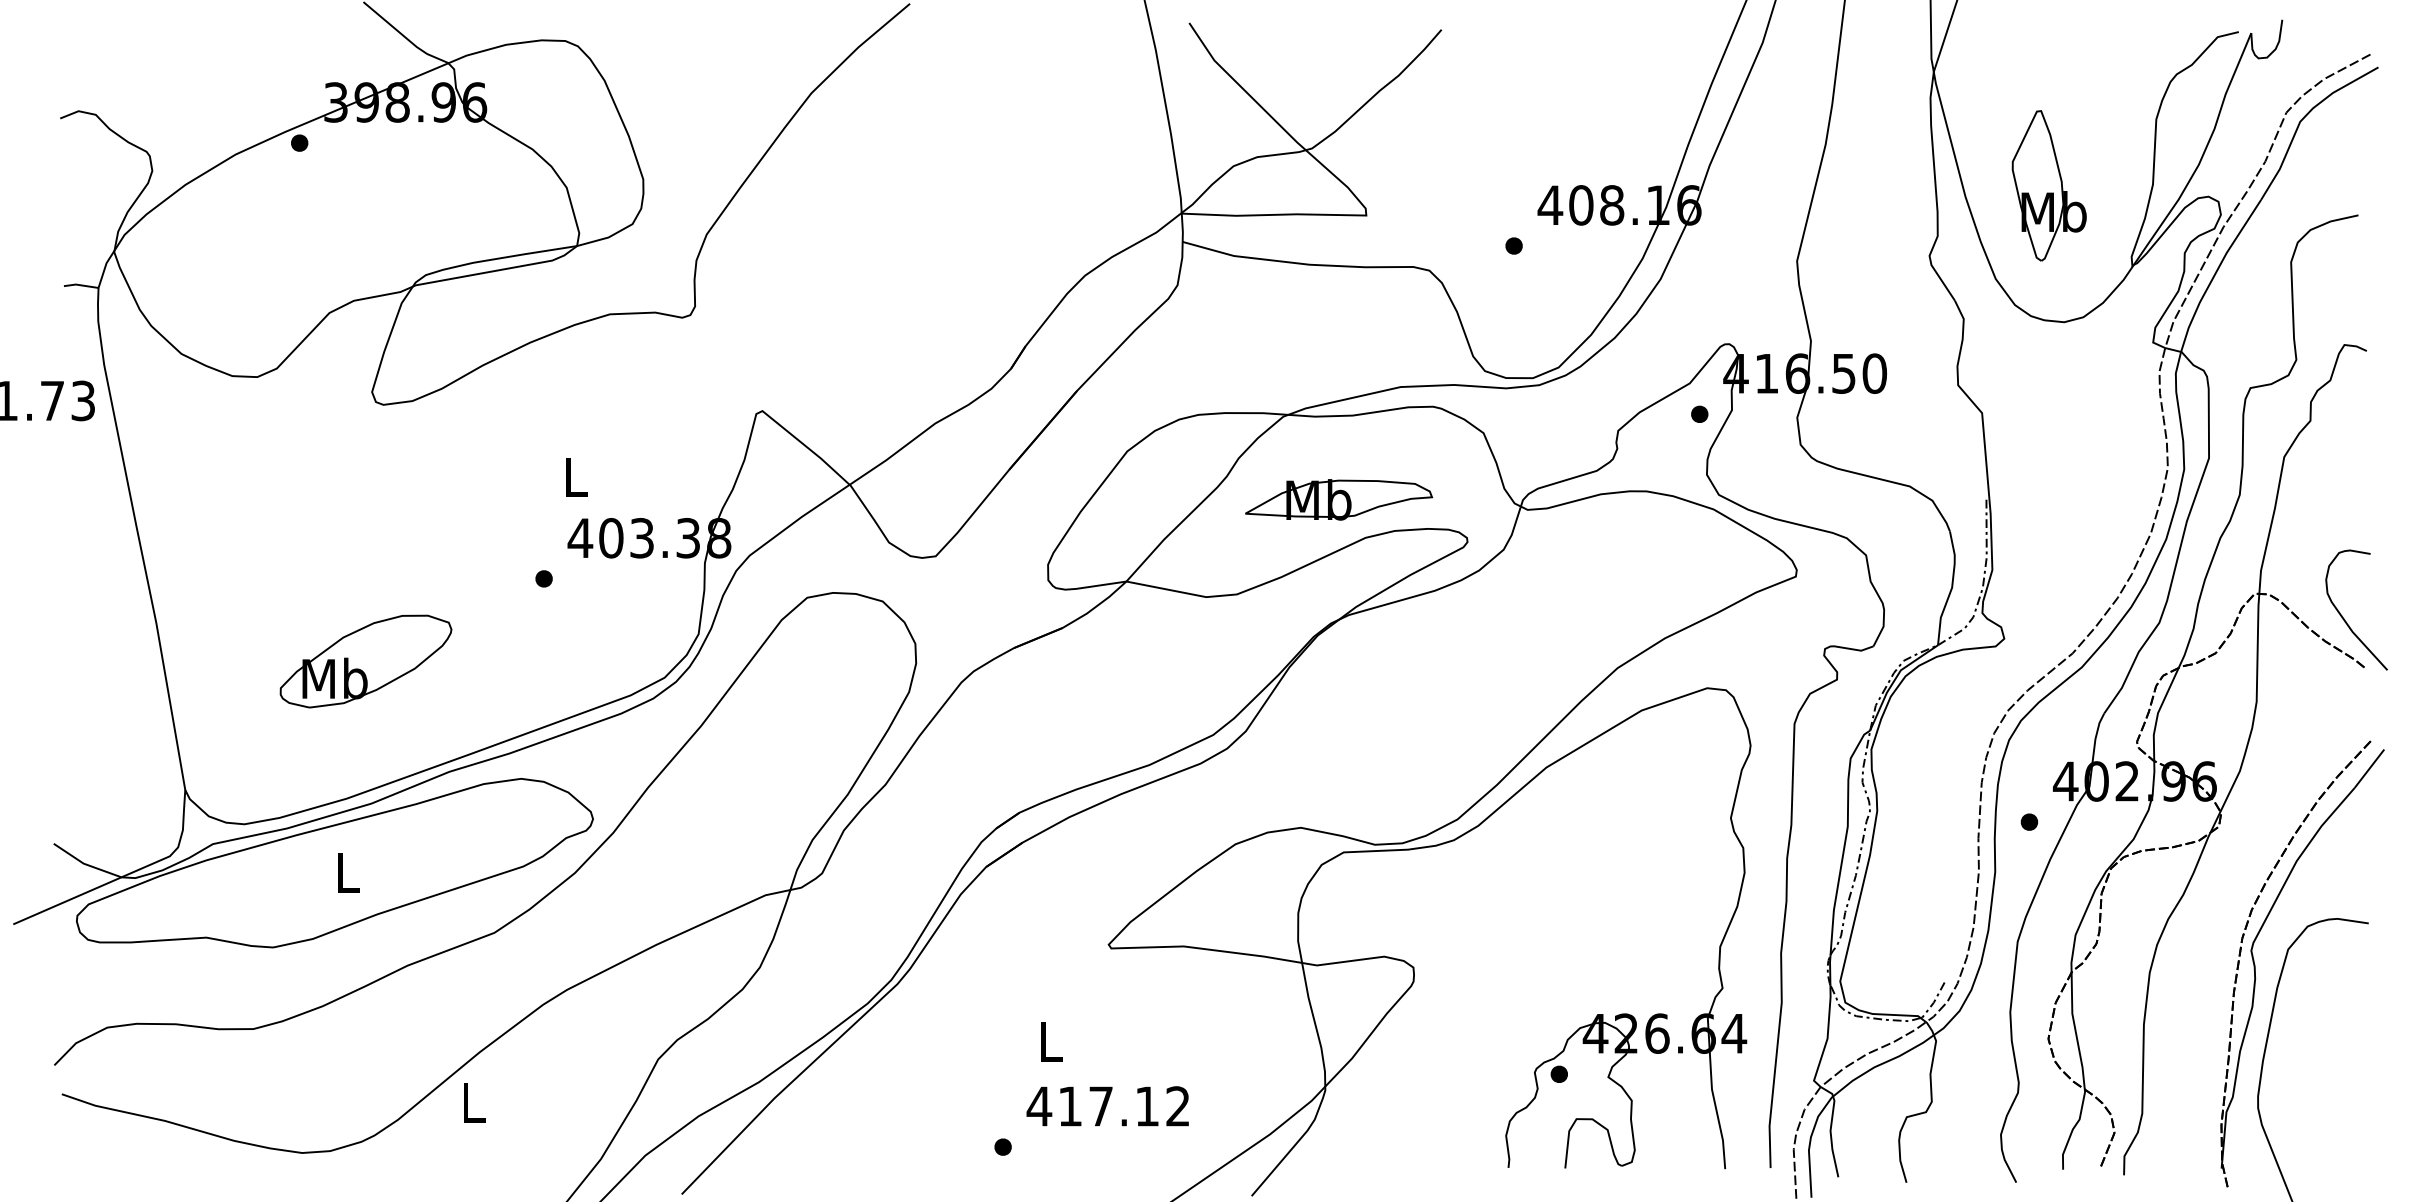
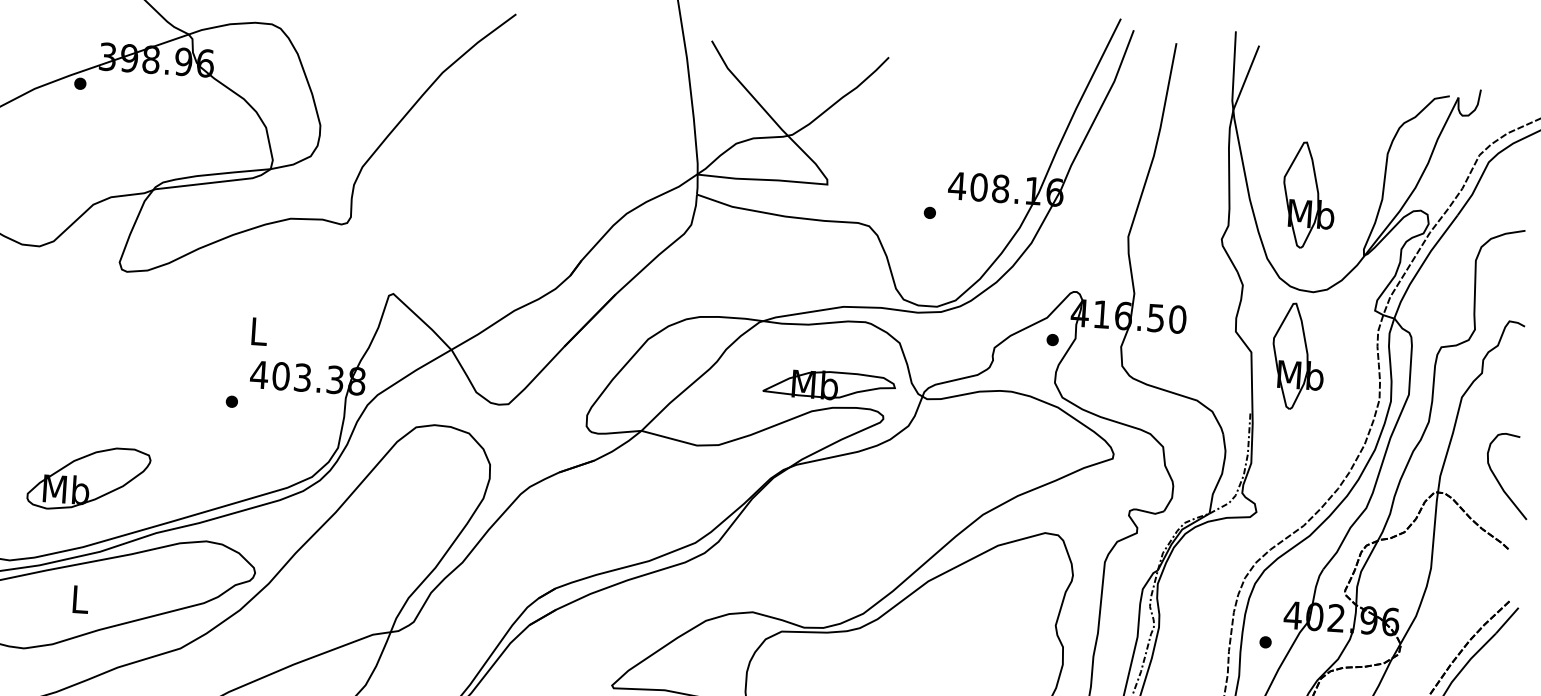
part: (2048, 414) -> (1298, 356), added
part: (1339, 499) -> (829, 385), moved
curve: (2345, 619) -> (1499, 482), moved
part: (365, 661) -> (88, 478), moved

